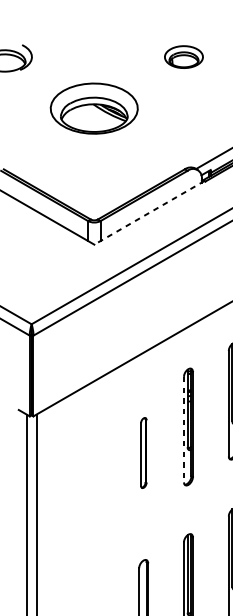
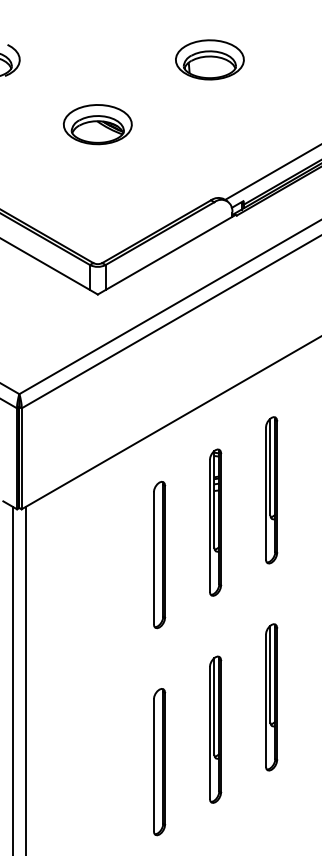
part: (183, 56) -> (209, 59), size x1.43
part: (94, 108) -> (97, 124), size x0.62
line: (149, 212) -> (166, 254), dashed -> solid
line: (183, 430) -> (209, 526), dashed -> solid
part: (143, 453) -> (159, 555), size x1.67

